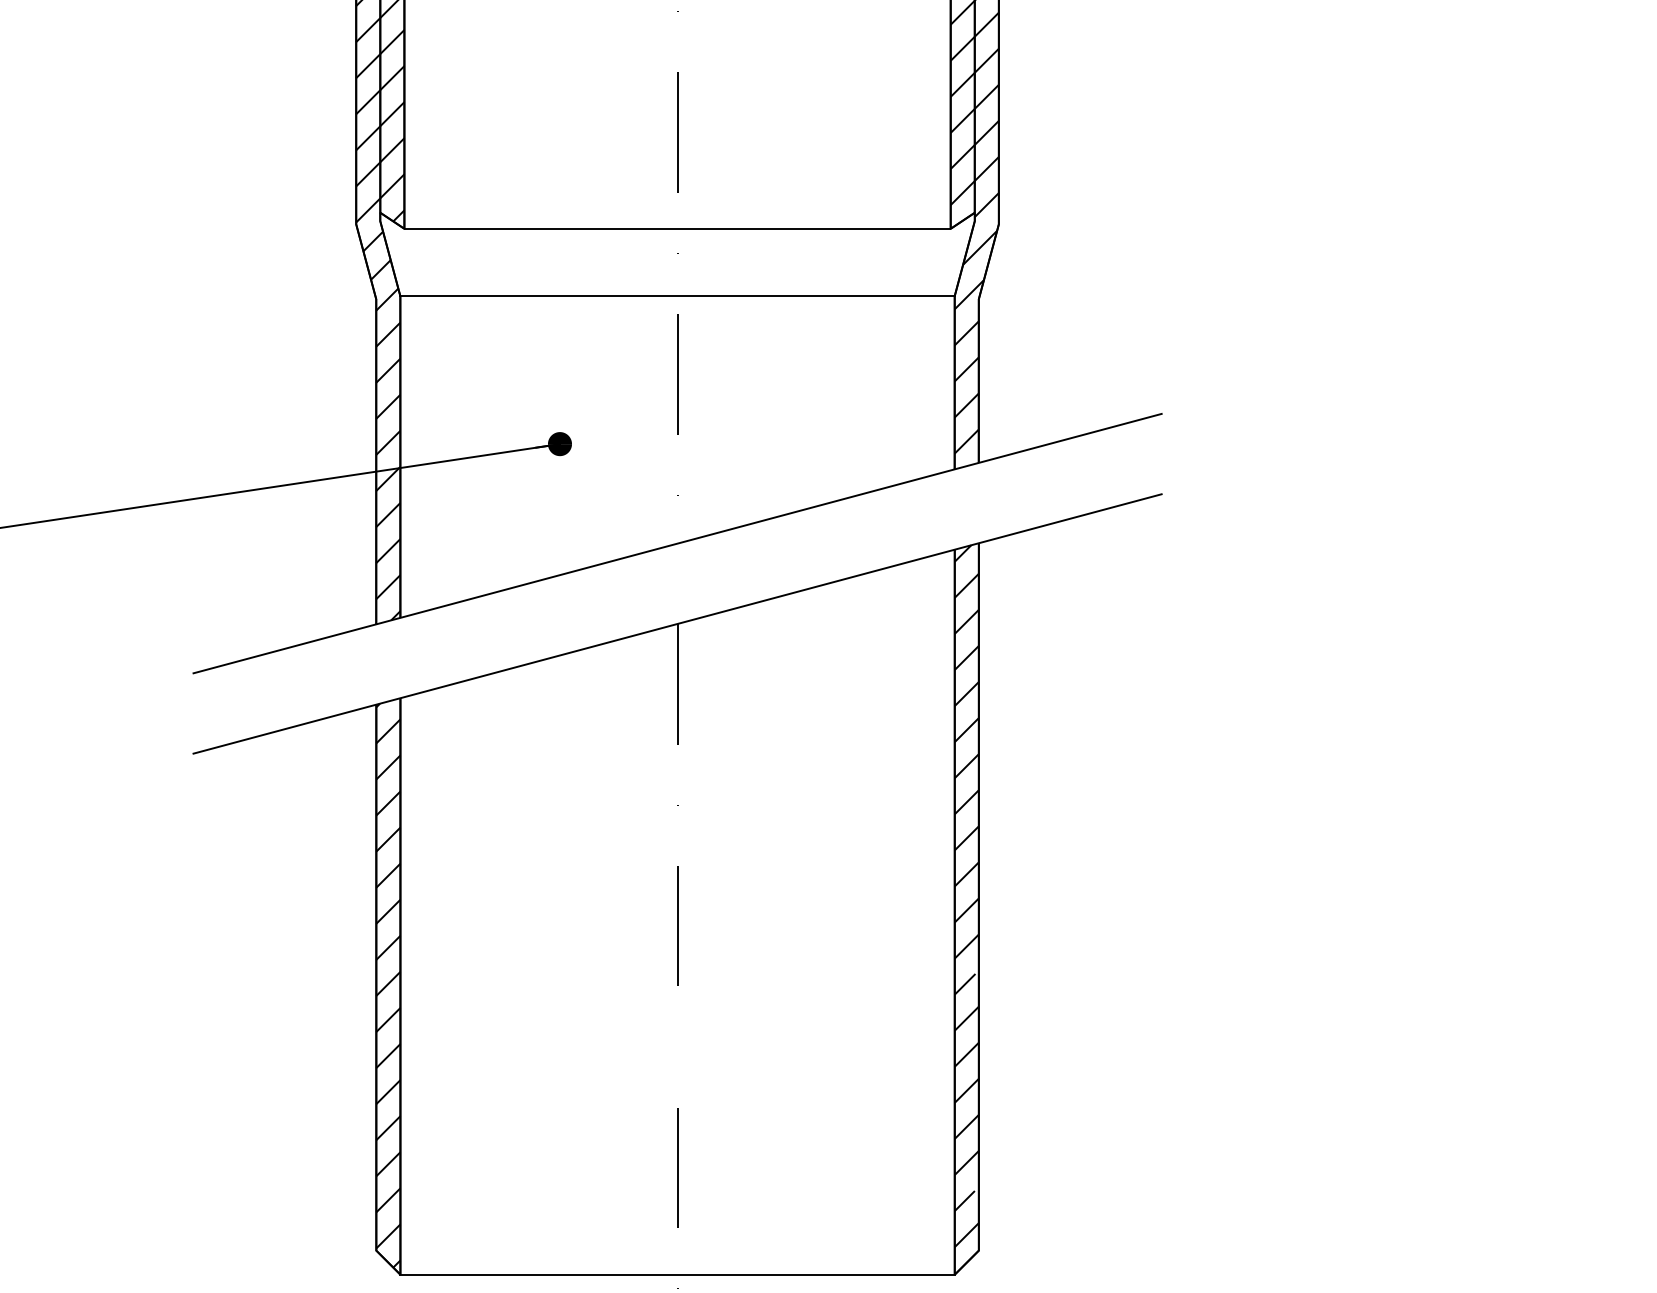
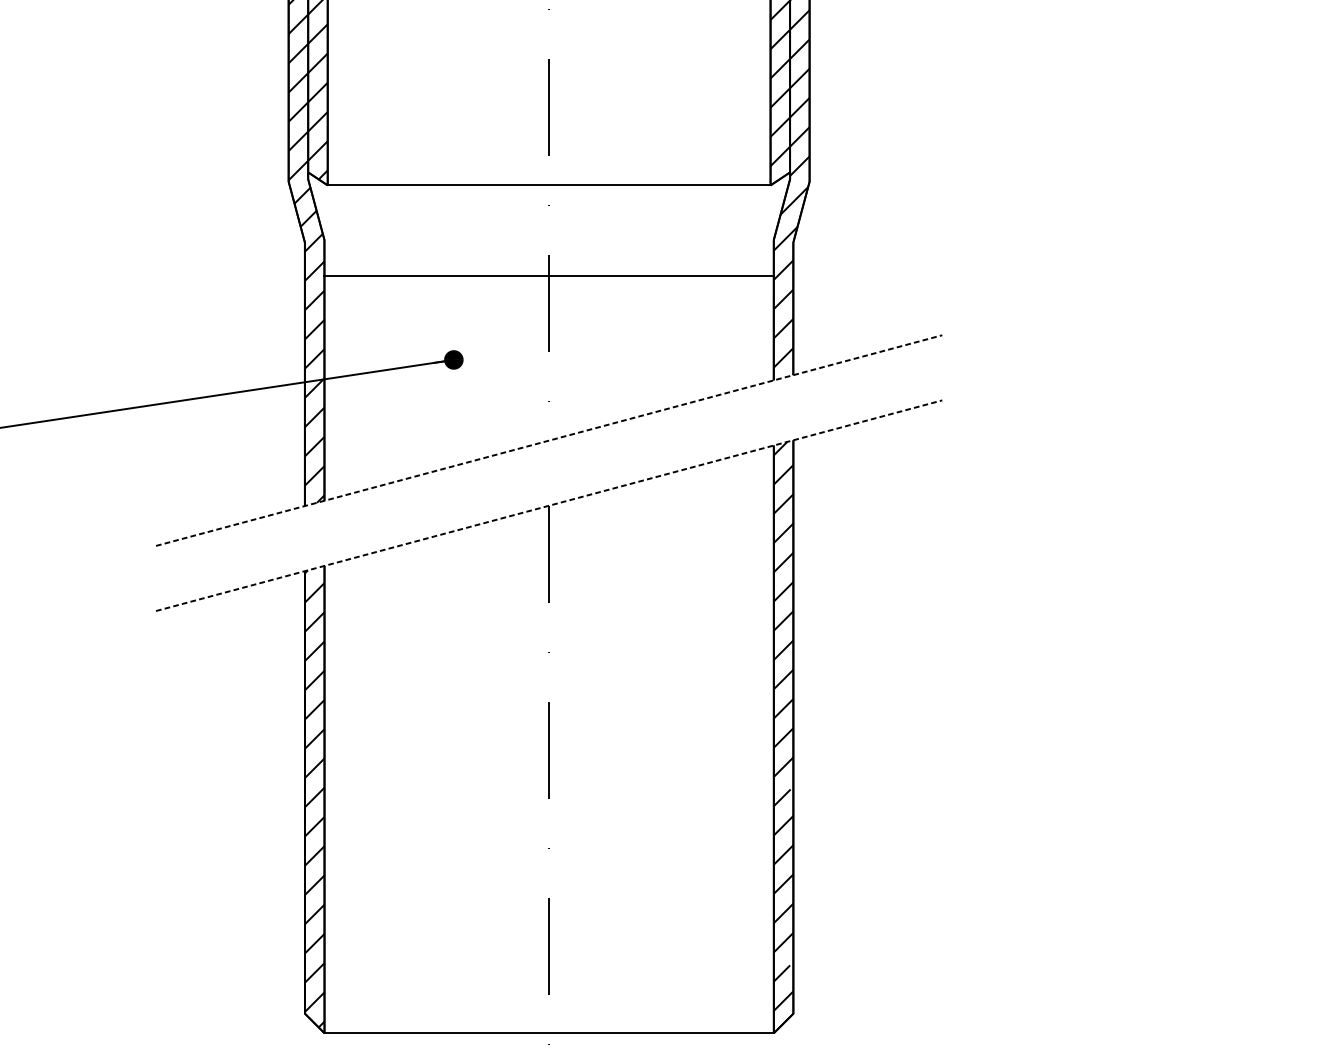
line: (677, 296) -> (549, 276), moved
line: (678, 543) -> (549, 440), solid -> dashed
line: (678, 623) -> (549, 505), solid -> dashed

